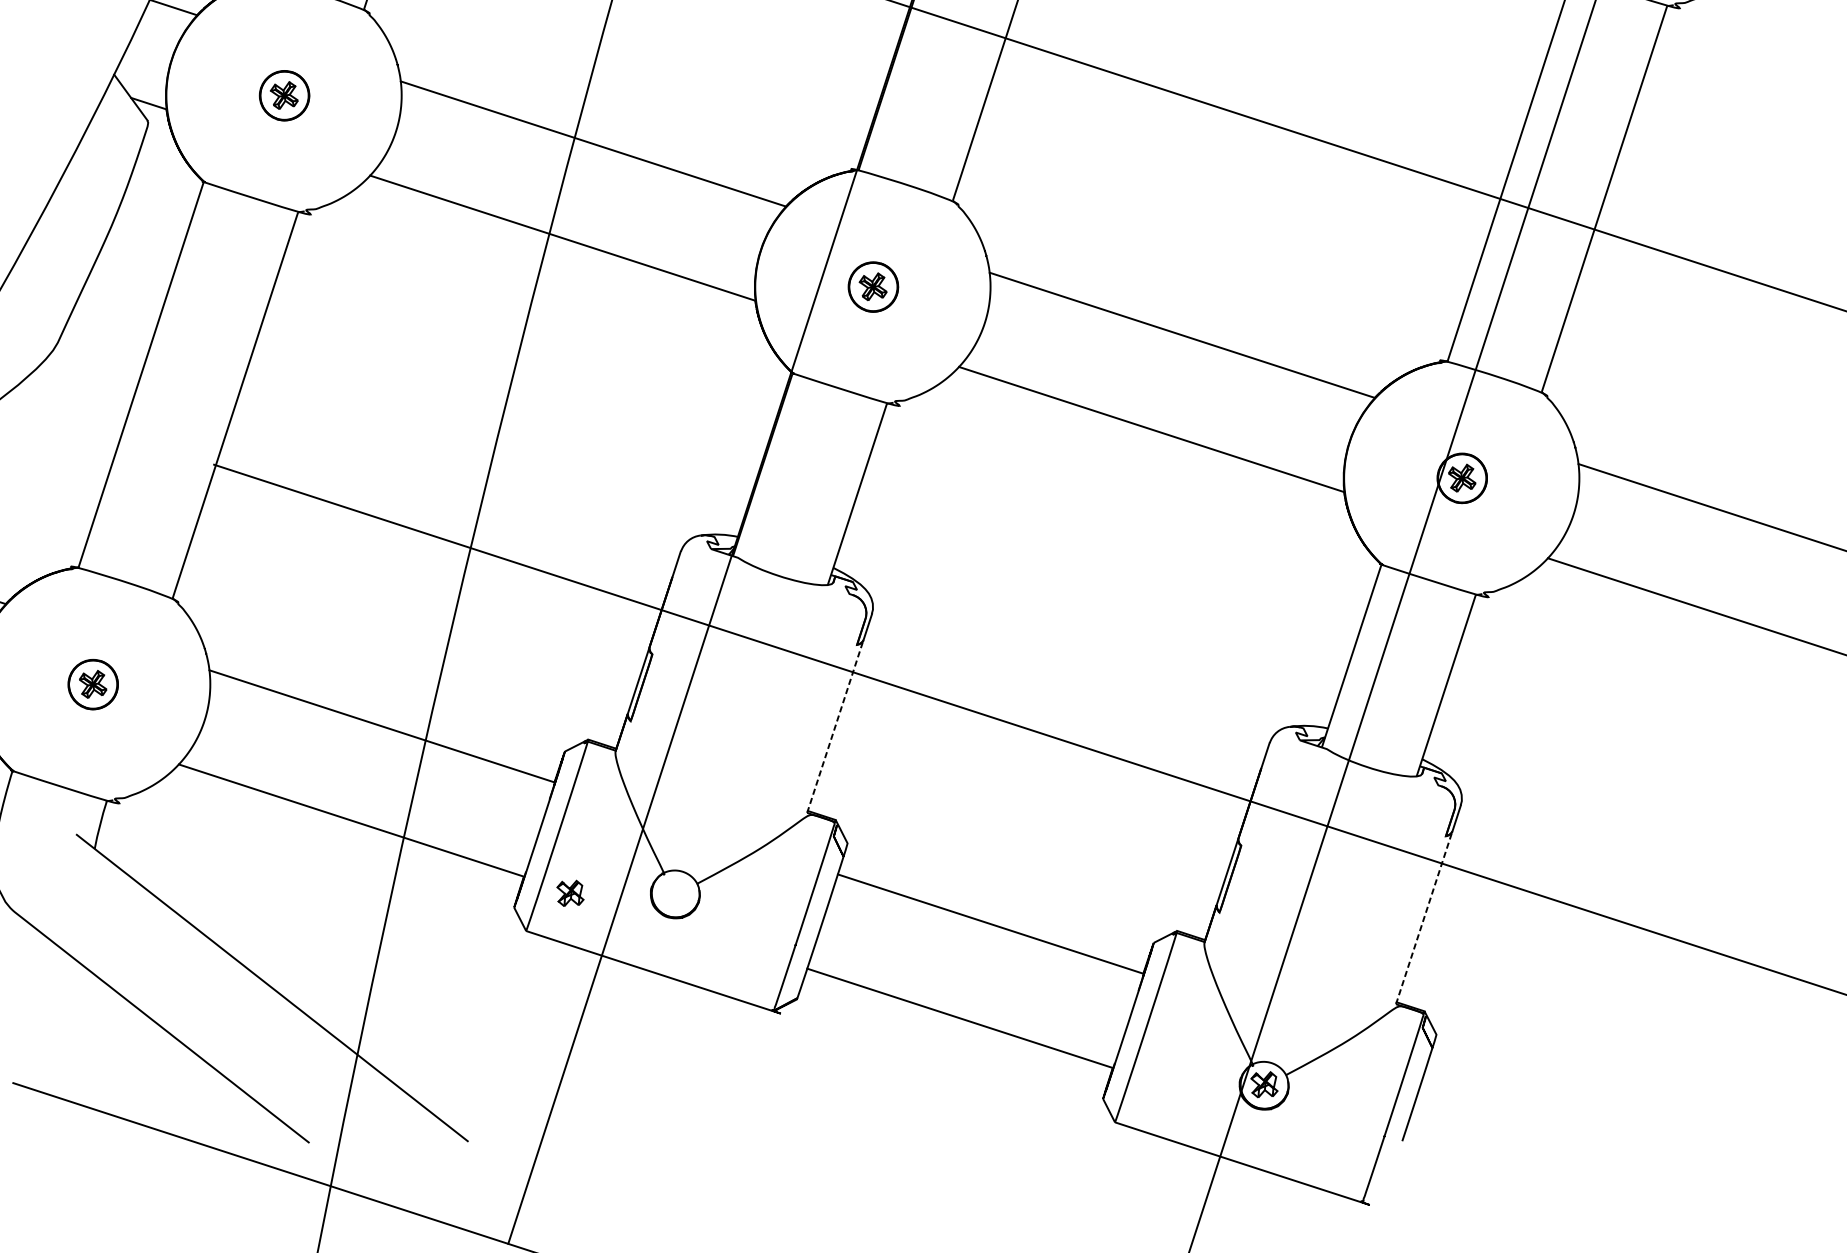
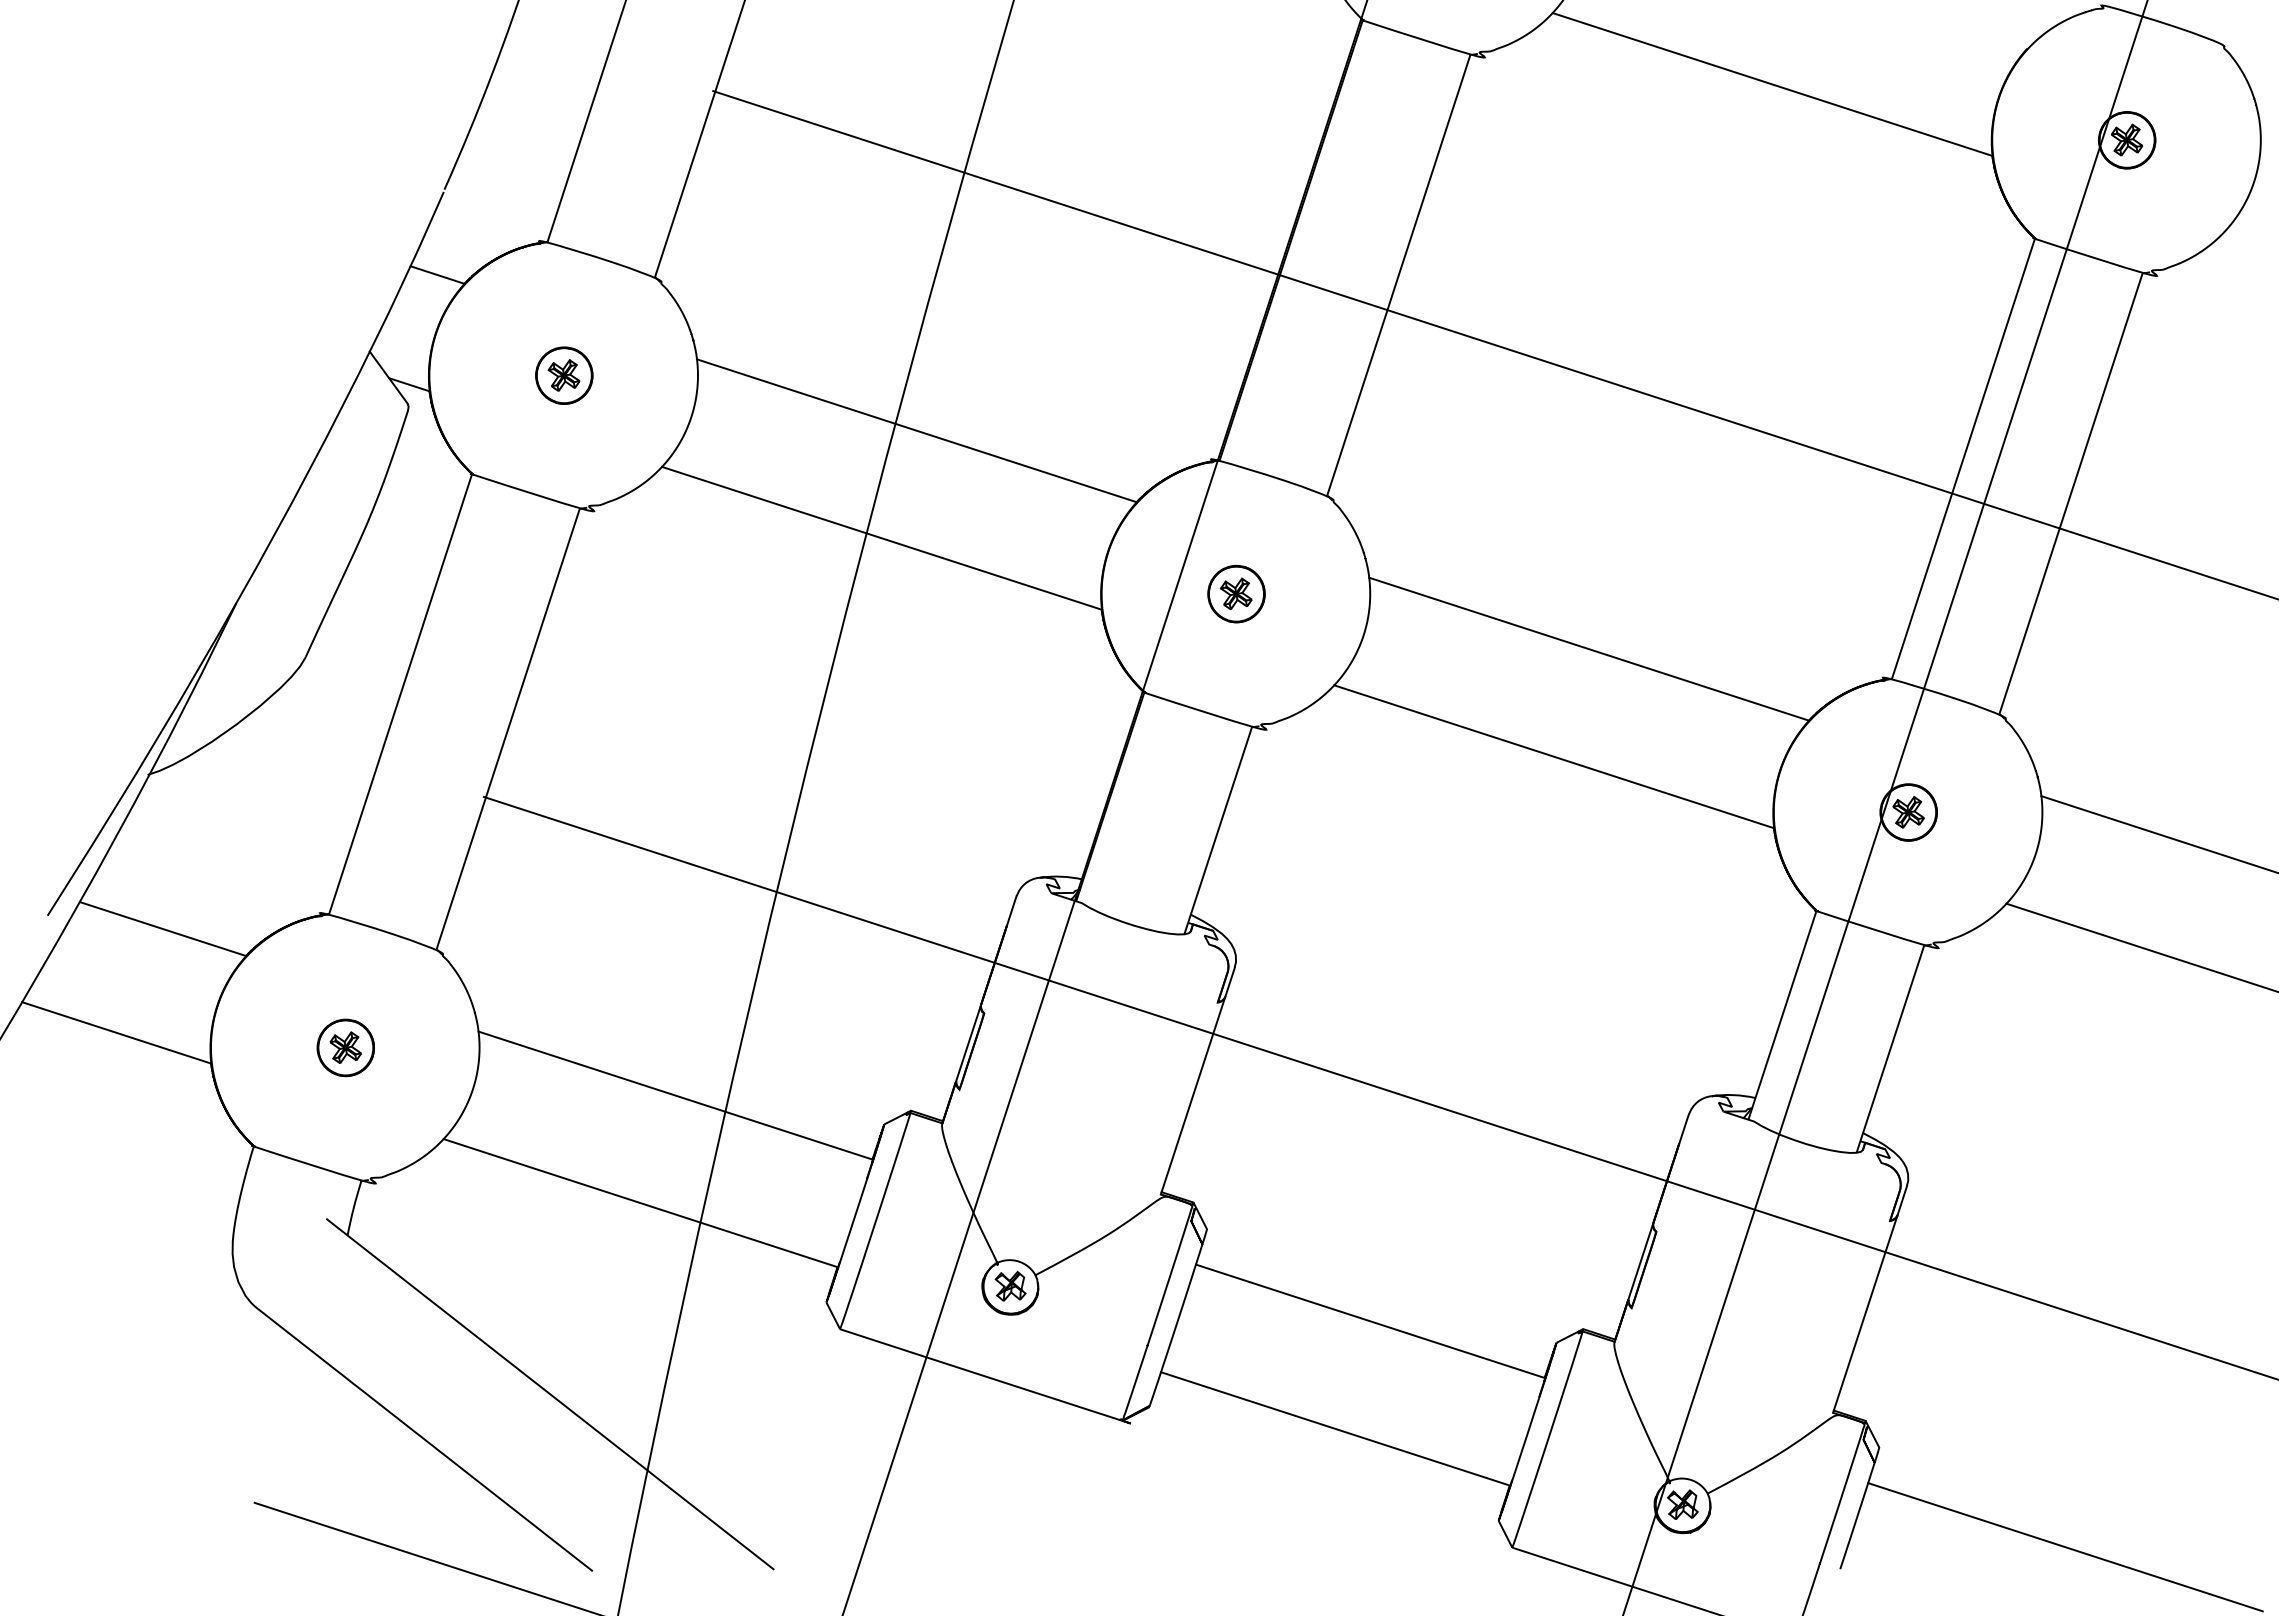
line: (835, 726) -> (1193, 1095), dashed -> solid
part: (570, 892) -> (1010, 1285), moved
line: (1424, 918) -> (1865, 1314), dashed -> solid
line: (1599, 1122) -> (2065, 1547), added

